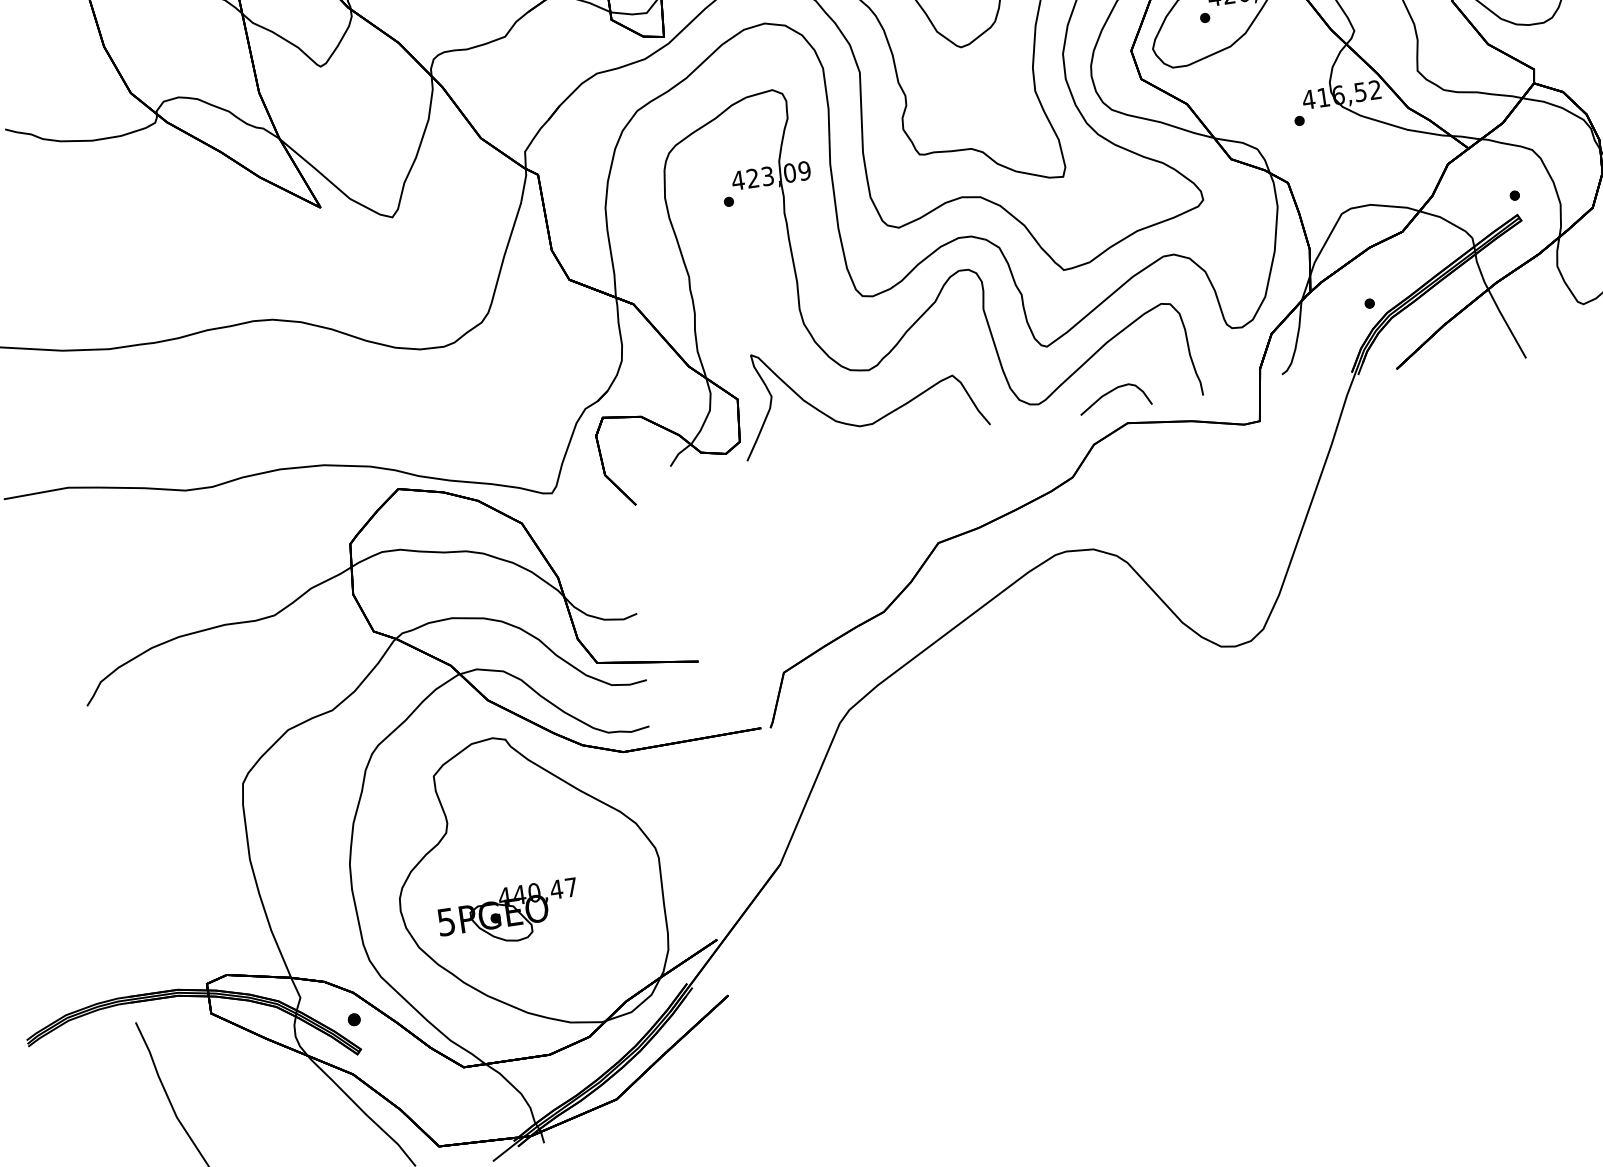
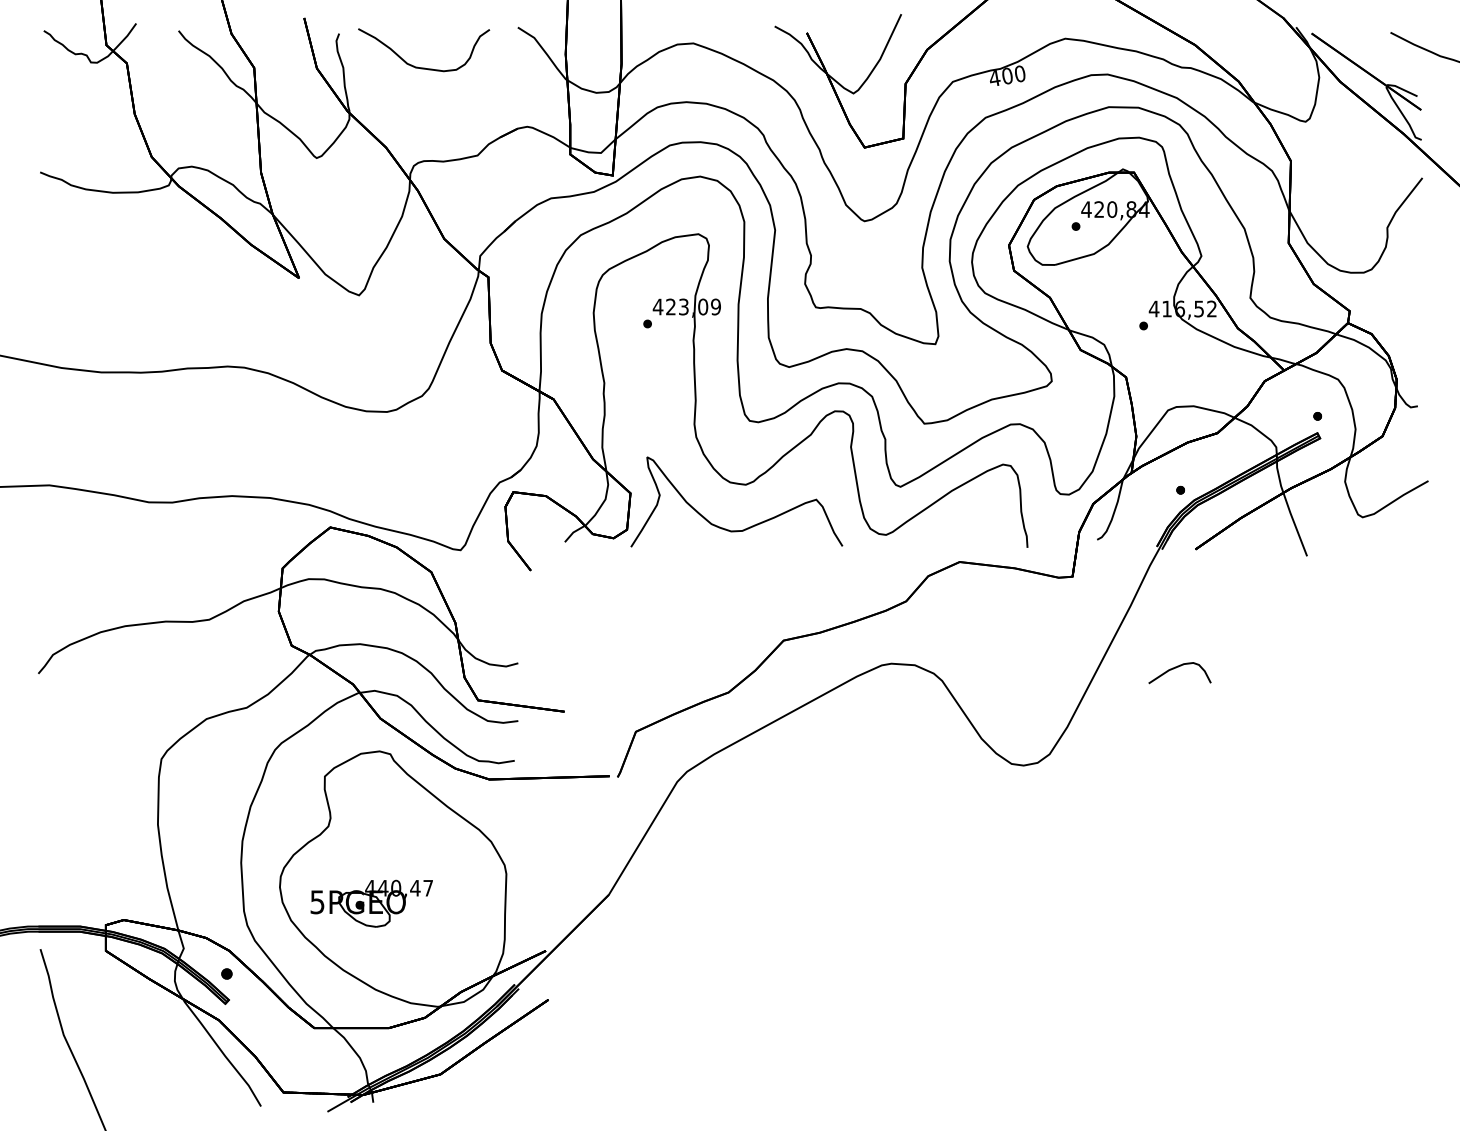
curve: (1110, 393) -> (1176, 668), moved

